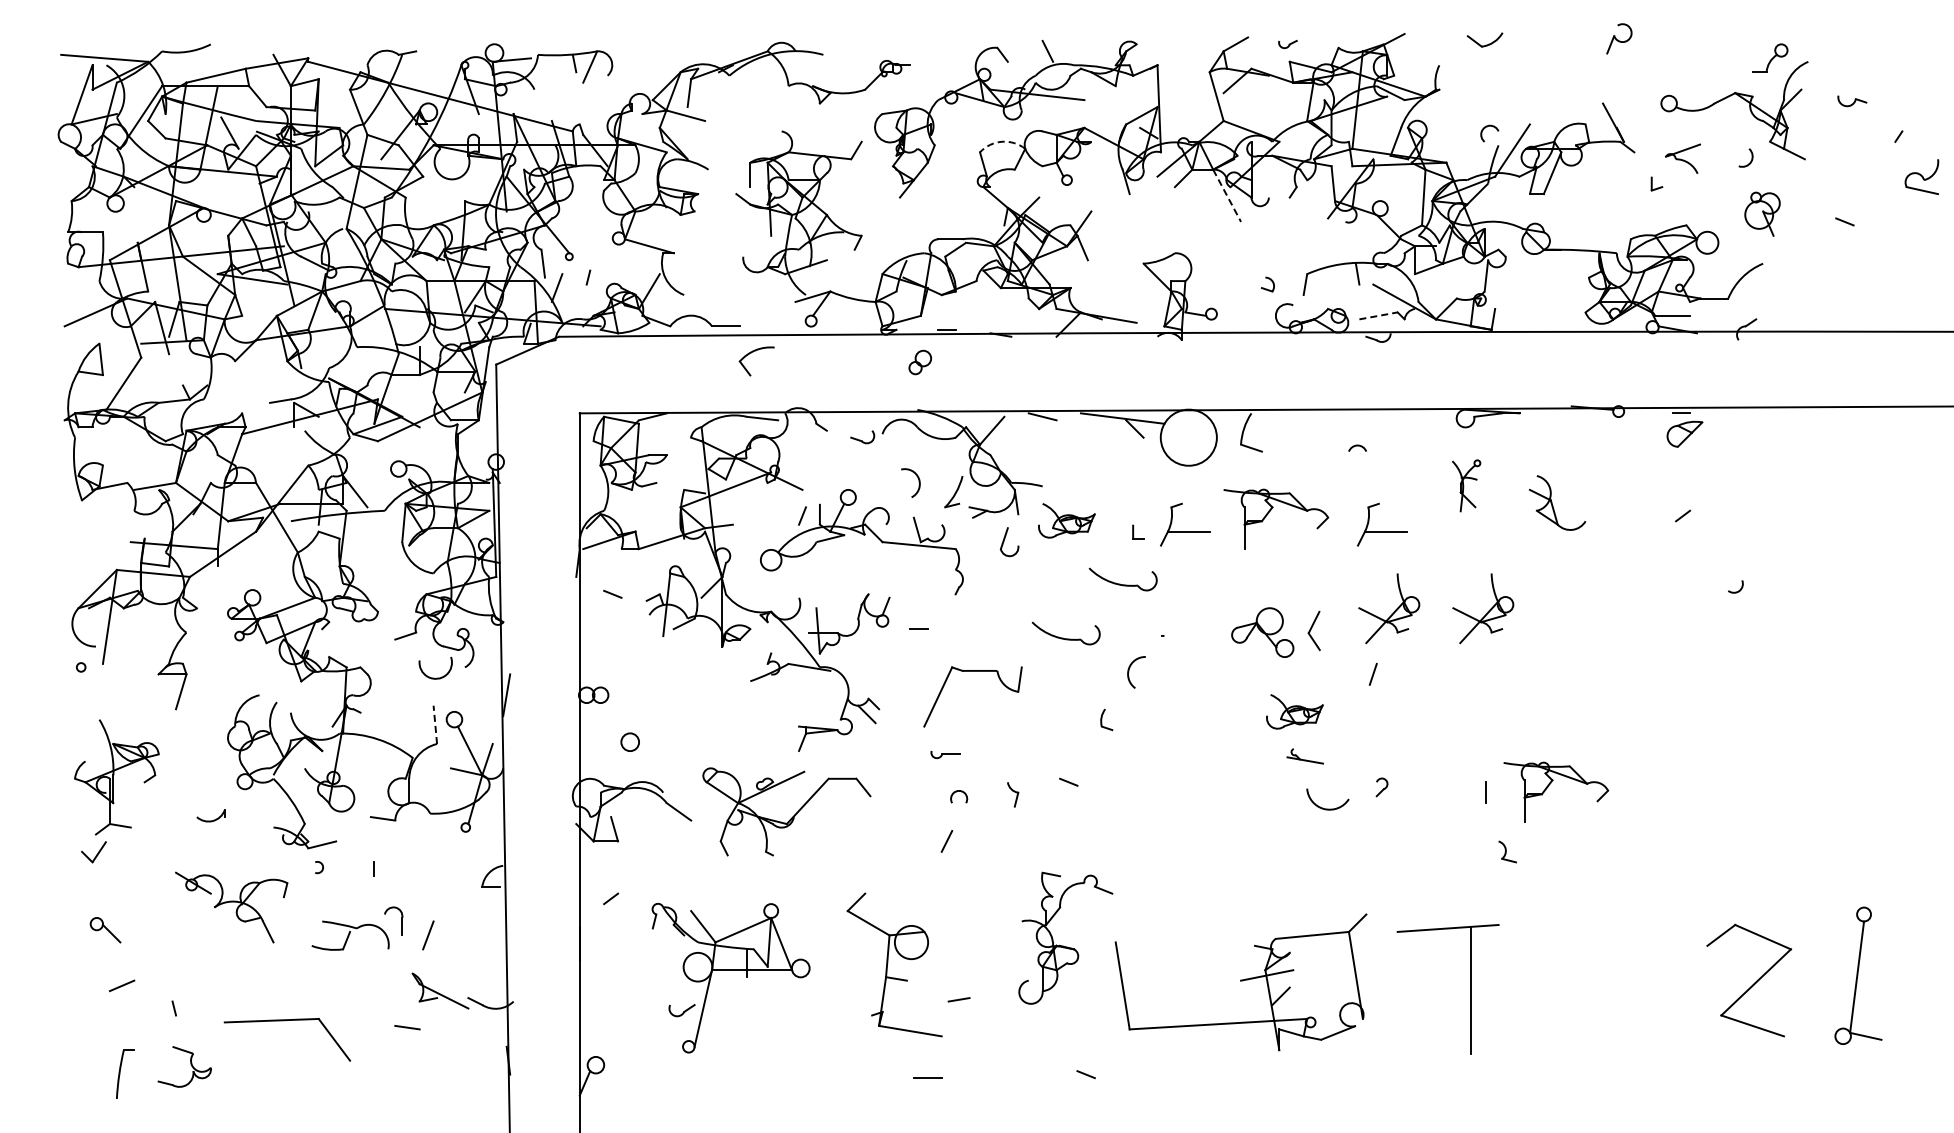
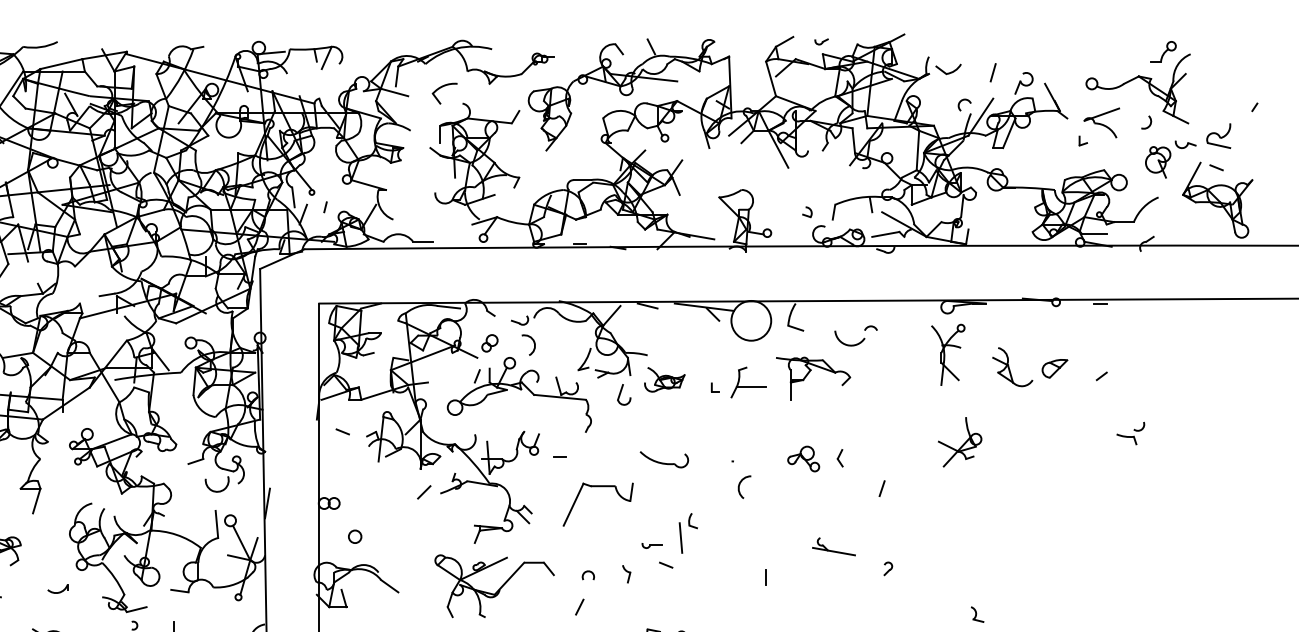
part: (1619, 38) -> (1024, 83), moved
part: (1484, 39) -> (948, 68), moved
line: (1529, 87) -> (992, 72), added
part: (1852, 101) -> (1185, 144), moved
arc: (1001, 141) -> (618, 110), dashed -> solid
part: (1682, 158) -> (1101, 122), size x1.43
part: (1921, 177) -> (1218, 136), moved
line: (1227, 195) -> (778, 149), dashed -> solid
part: (1846, 267) -> (1217, 200), added
line: (1379, 315) -> (886, 234), dashed -> solid
part: (751, 353) -> (441, 88), moved
part: (919, 362) -> (489, 343), moved
part: (1684, 433) -> (1054, 368), moved
arc: (918, 482) -> (534, 344), moved
part: (1466, 485) -> (948, 354), size x1.67
part: (1382, 531) -> (888, 387), removed
part: (1122, 579) -> (704, 421), removed
part: (1717, 604) -> (1126, 439), added
part: (1389, 608) -> (893, 441), removed
part: (1313, 631) -> (839, 458), size x0.62
part: (1262, 632) -> (803, 458), size x0.71
arc: (1129, 671) -> (739, 486), moved
line: (727, 679) -> (424, 492), added
part: (1294, 711) -> (826, 515), removed
line: (435, 724) -> (217, 524), dashed -> solid
line: (1089, 743) -> (680, 537), added
part: (945, 755) -> (652, 546), moved
part: (1304, 756) -> (833, 546), size x1.67
part: (1548, 787) -> (1006, 568), removed
line: (1485, 792) -> (765, 577), moved
arc: (1323, 807) -> (846, 344), moved
part: (792, 816) -> (498, 589), moved

